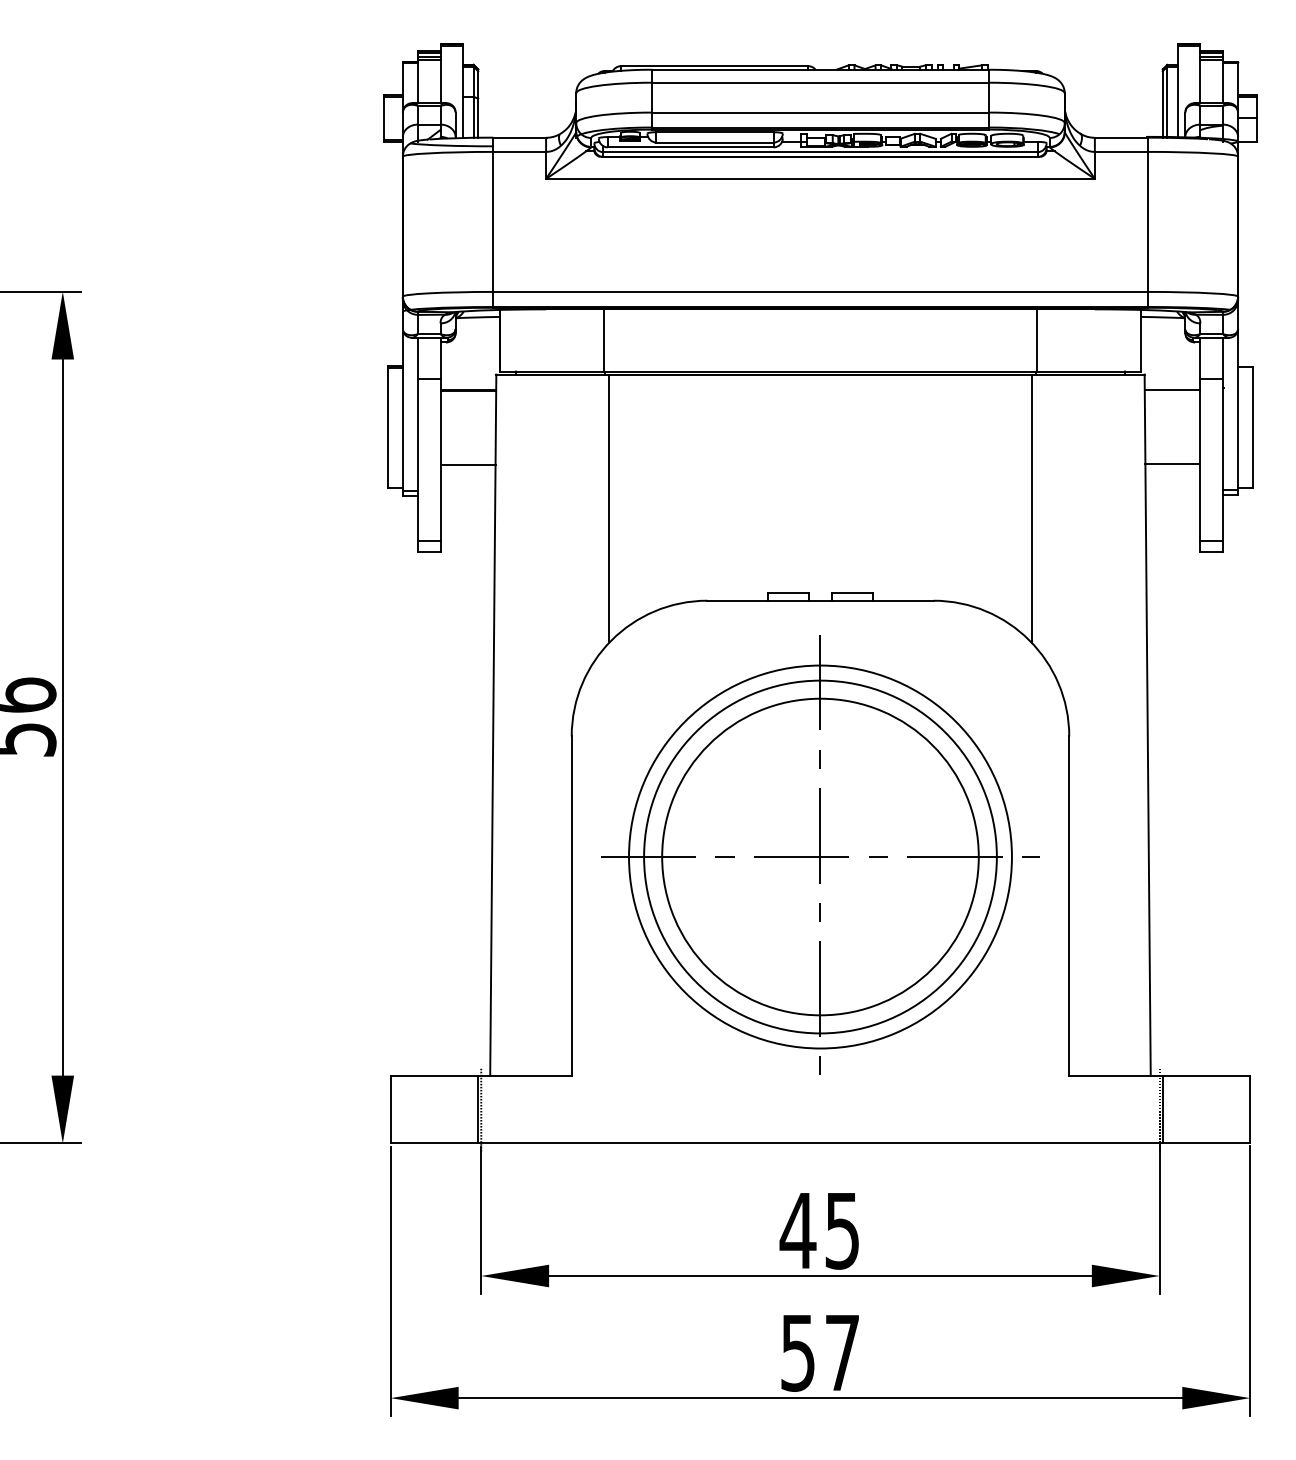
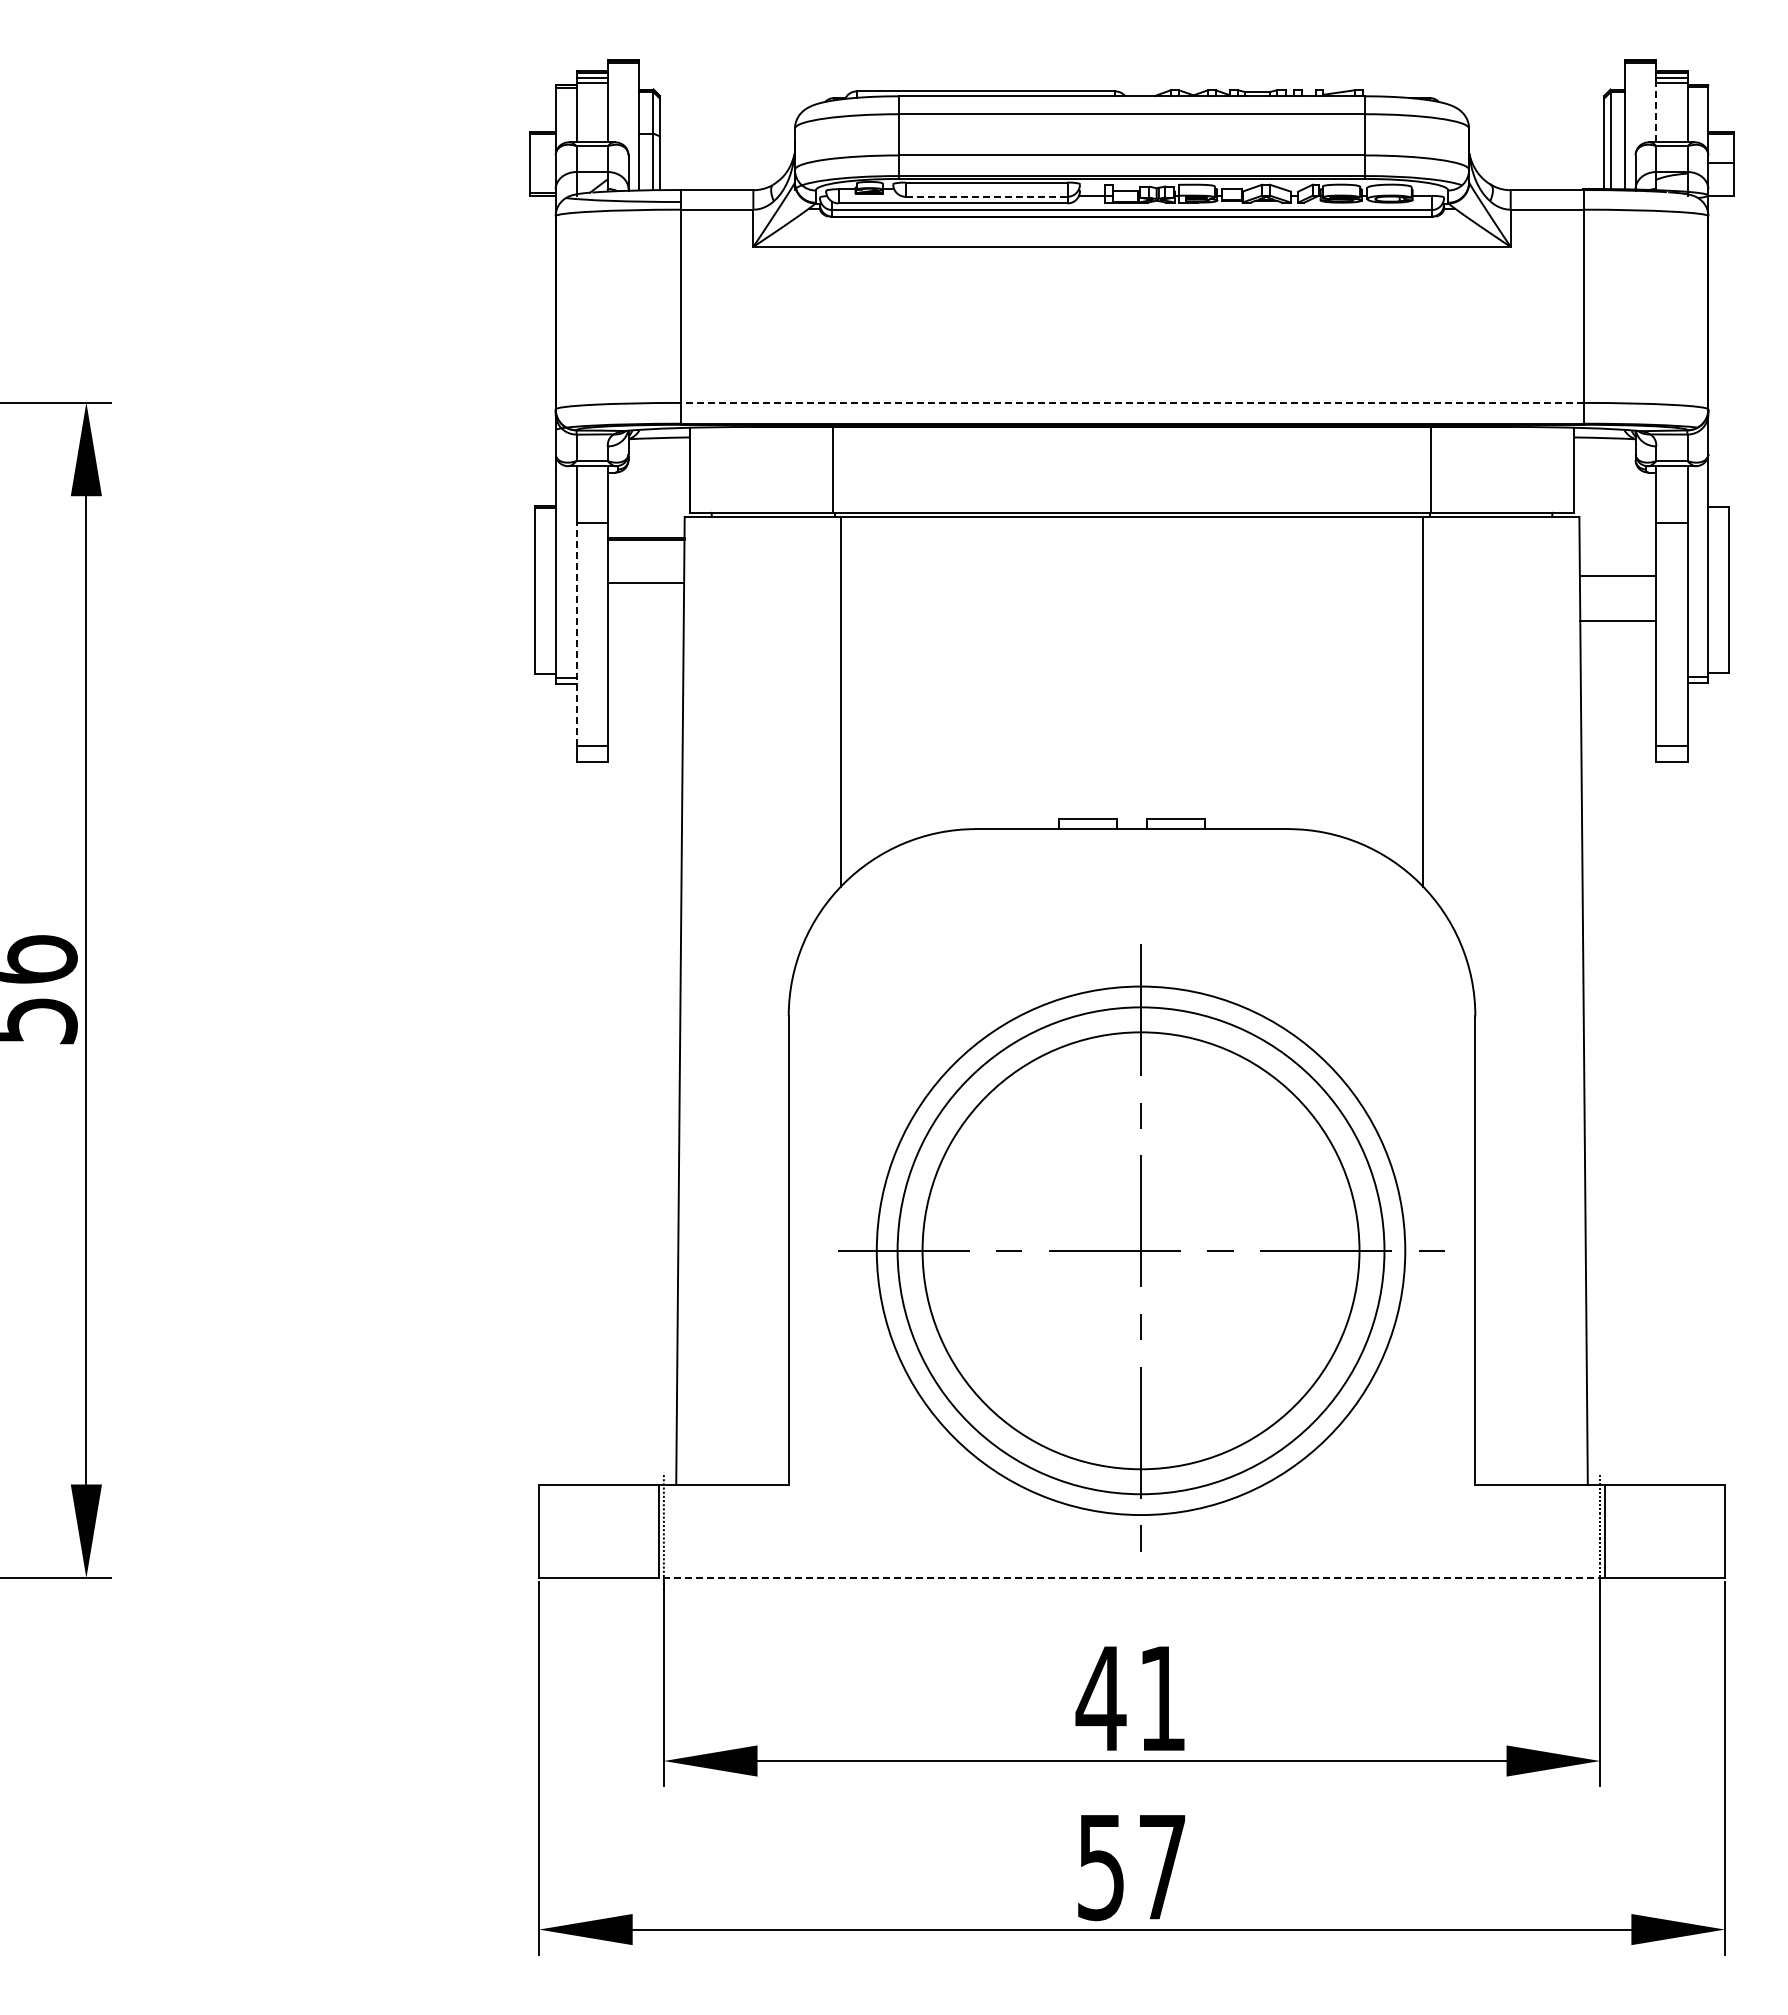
line: (1200, 81) -> (1656, 112), solid -> dashed
line: (715, 142) -> (986, 196), solid -> dashed
line: (820, 291) -> (1132, 402), solid -> dashed
line: (1172, 390) -> (1617, 620), moved
line: (417, 459) -> (576, 634), solid -> dashed
line: (467, 464) -> (645, 582), moved
line: (1172, 464) -> (1618, 575), moved
part: (820, 854) -> (1141, 1247), moved
line: (820, 1143) -> (1131, 1578), solid -> dashed
text: (841, 1231) -> (1161, 1699), 45 -> 41

